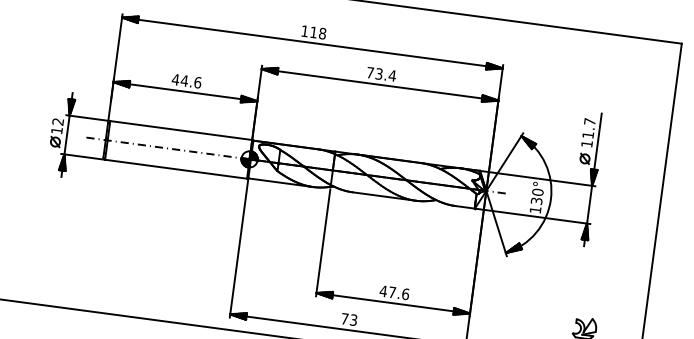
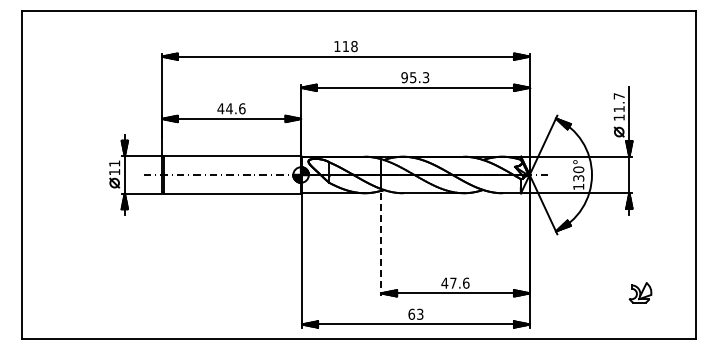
text: (381, 74) -> (415, 77), 73.4 -> 95.3
text: (57, 121) -> (114, 163), 12 -> 11
line: (323, 242) -> (381, 244), solid -> dashed
text: (344, 318) -> (411, 313), 73 -> 63

